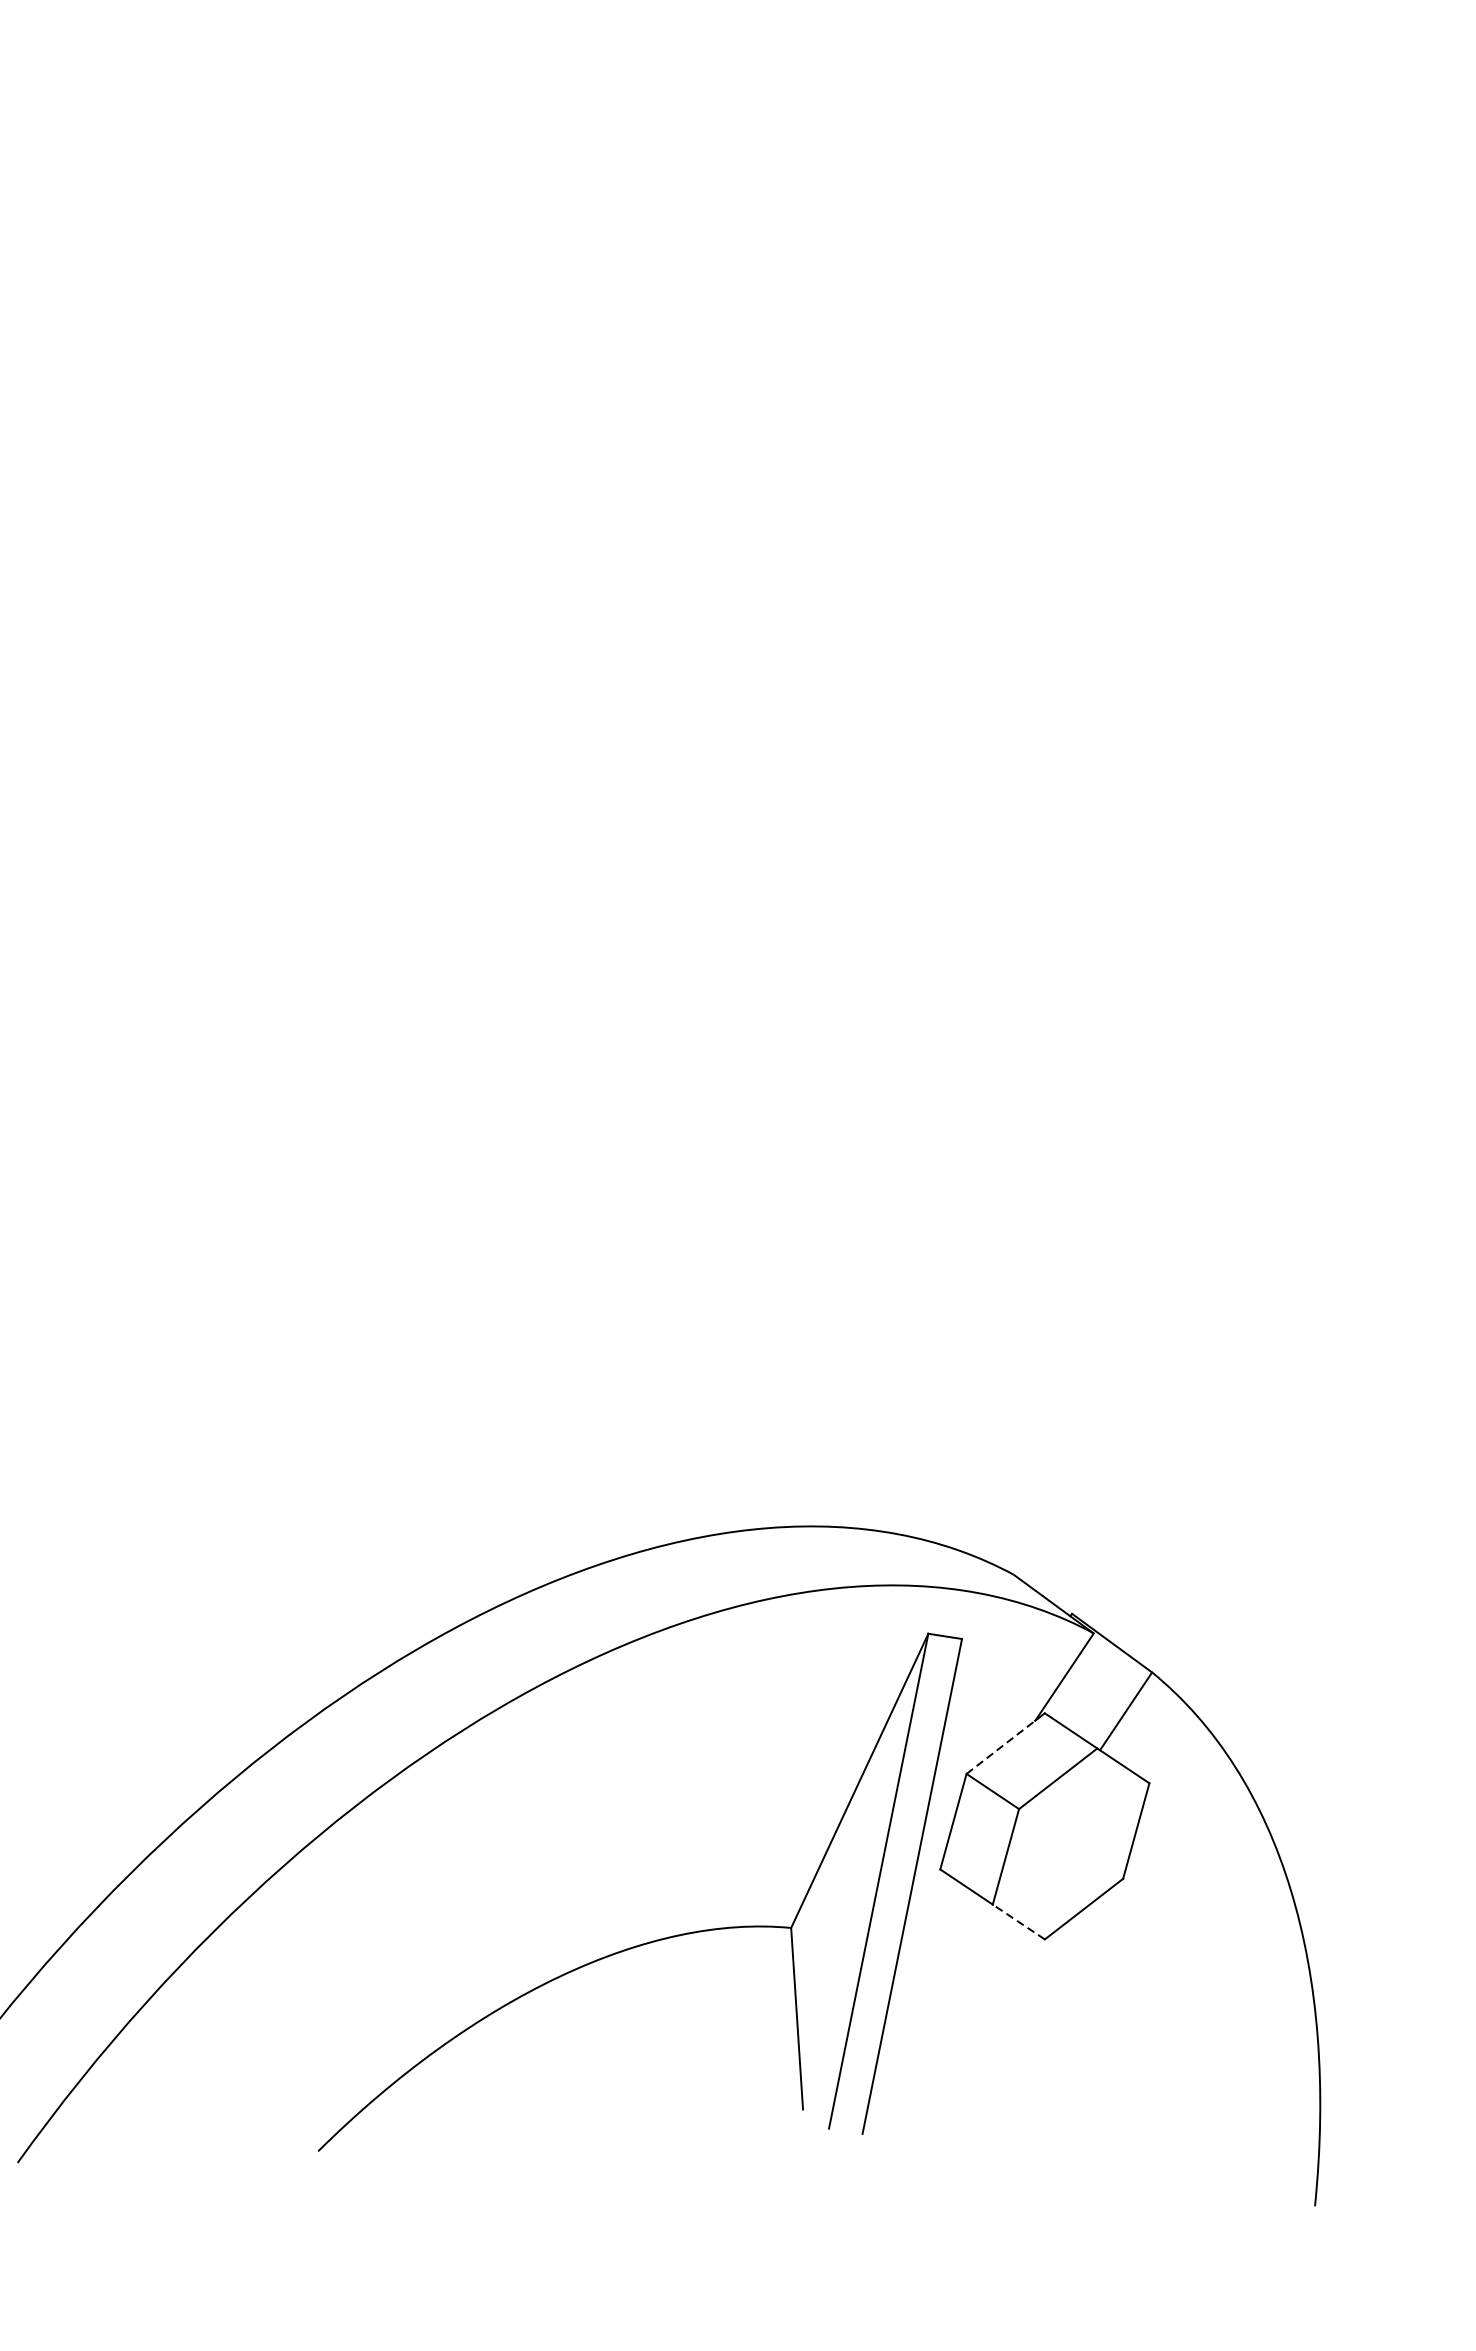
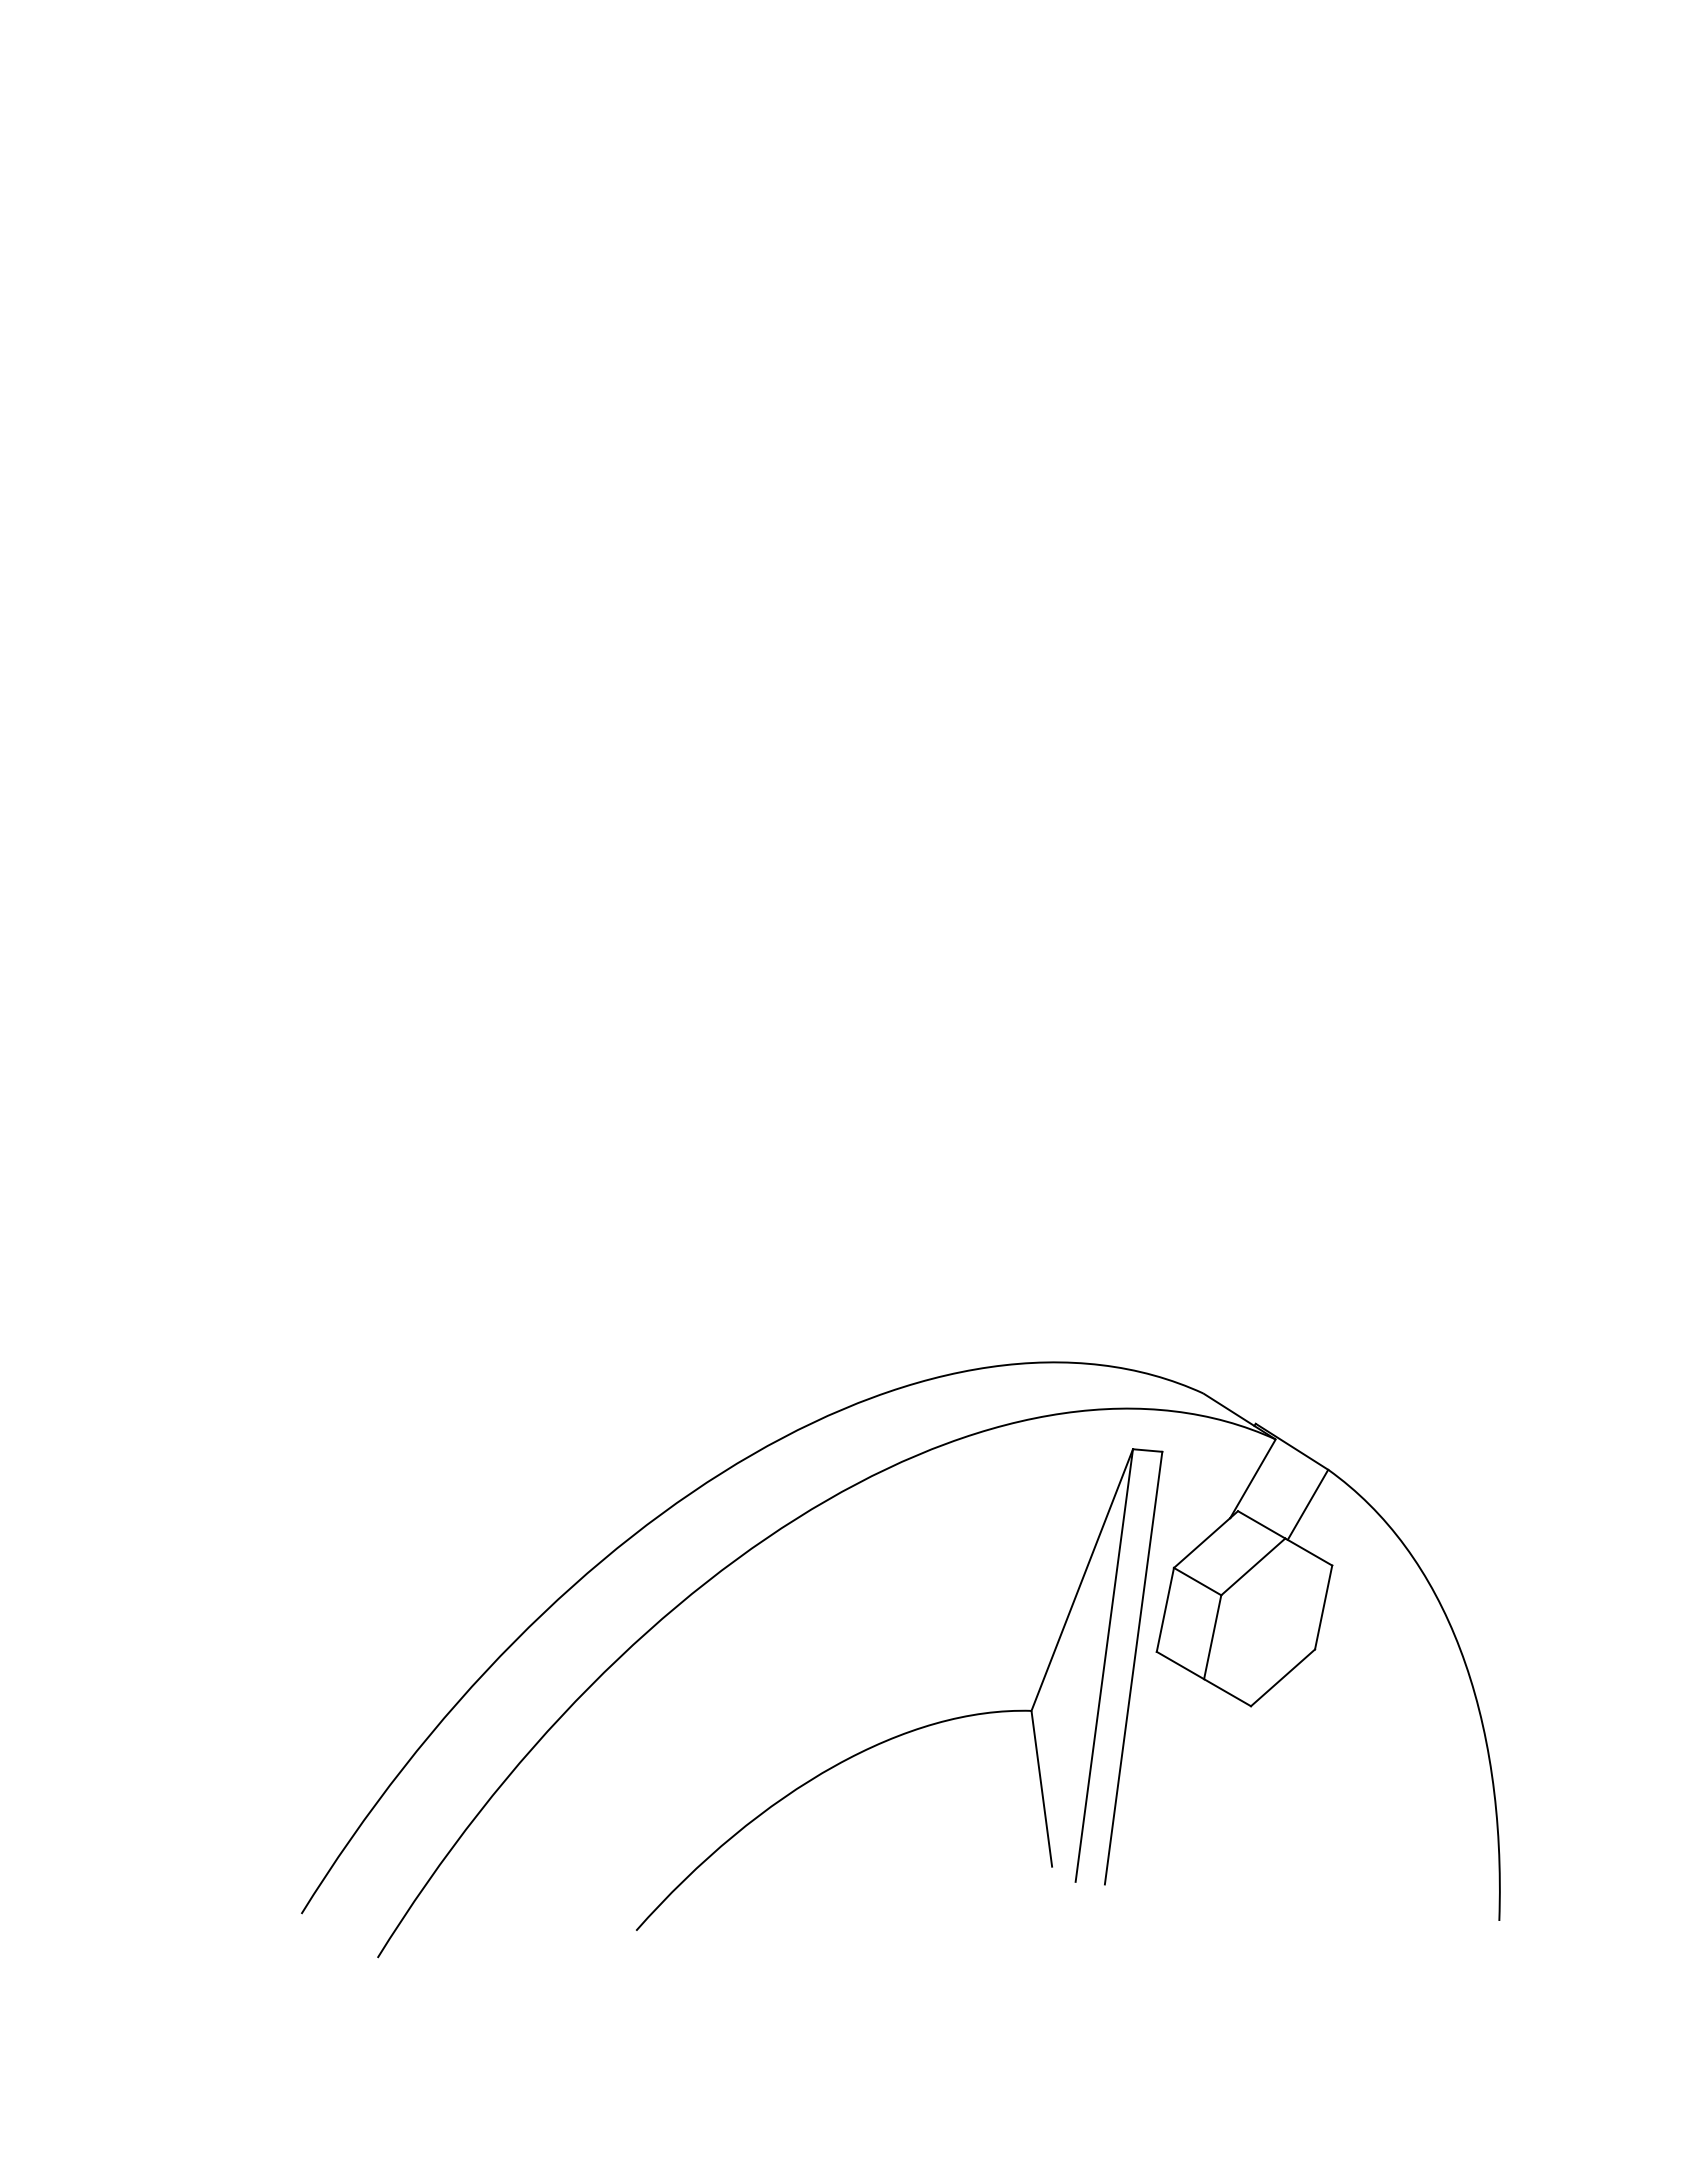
line: (1001, 1747) -> (1202, 1543), dashed -> solid
line: (1018, 1921) -> (1227, 1692), dashed -> solid

